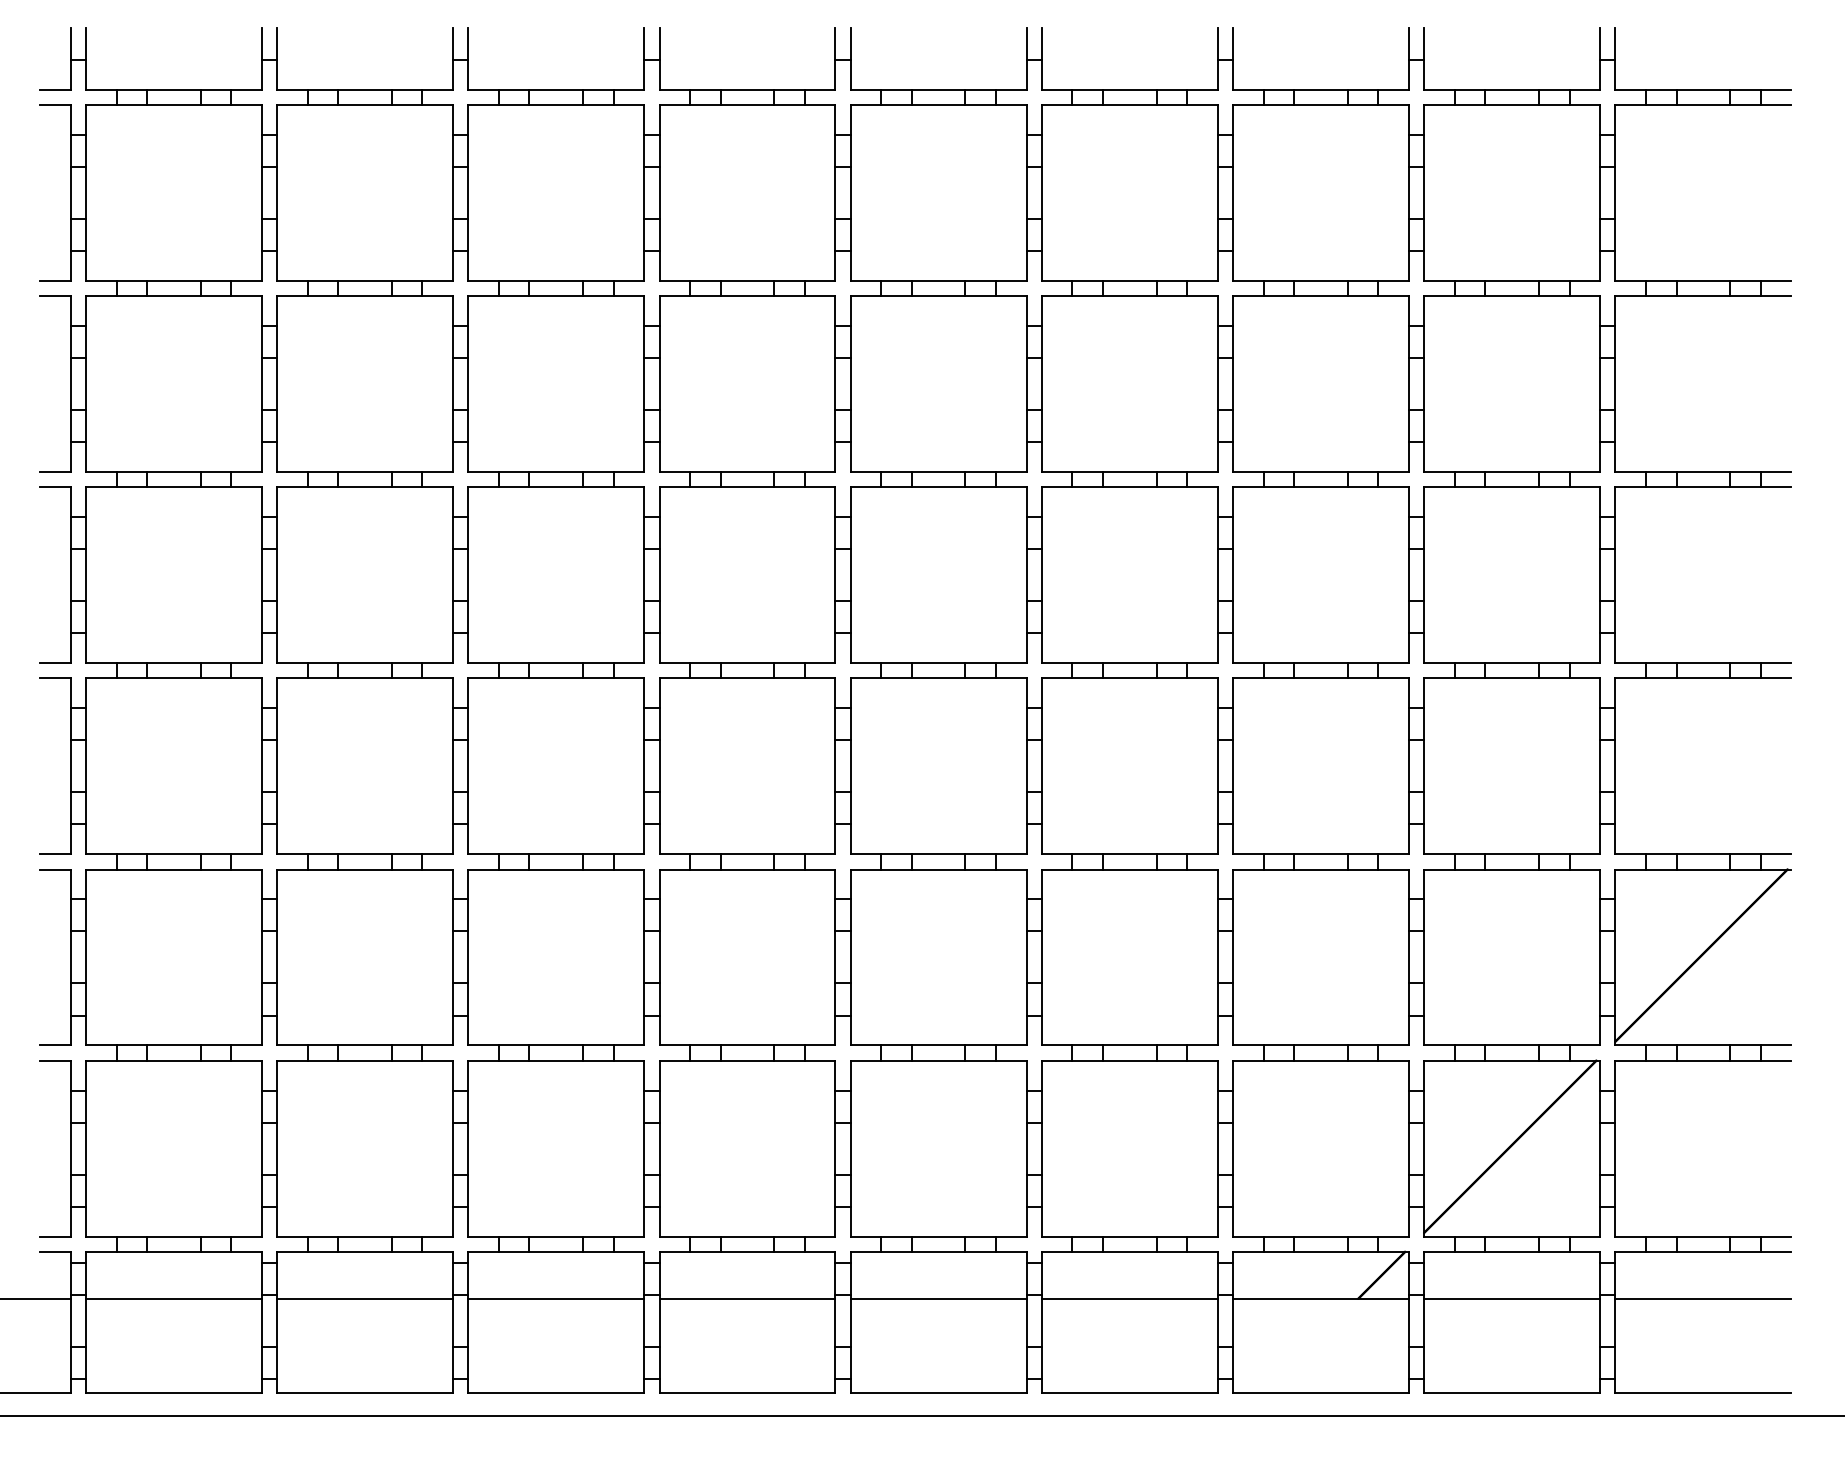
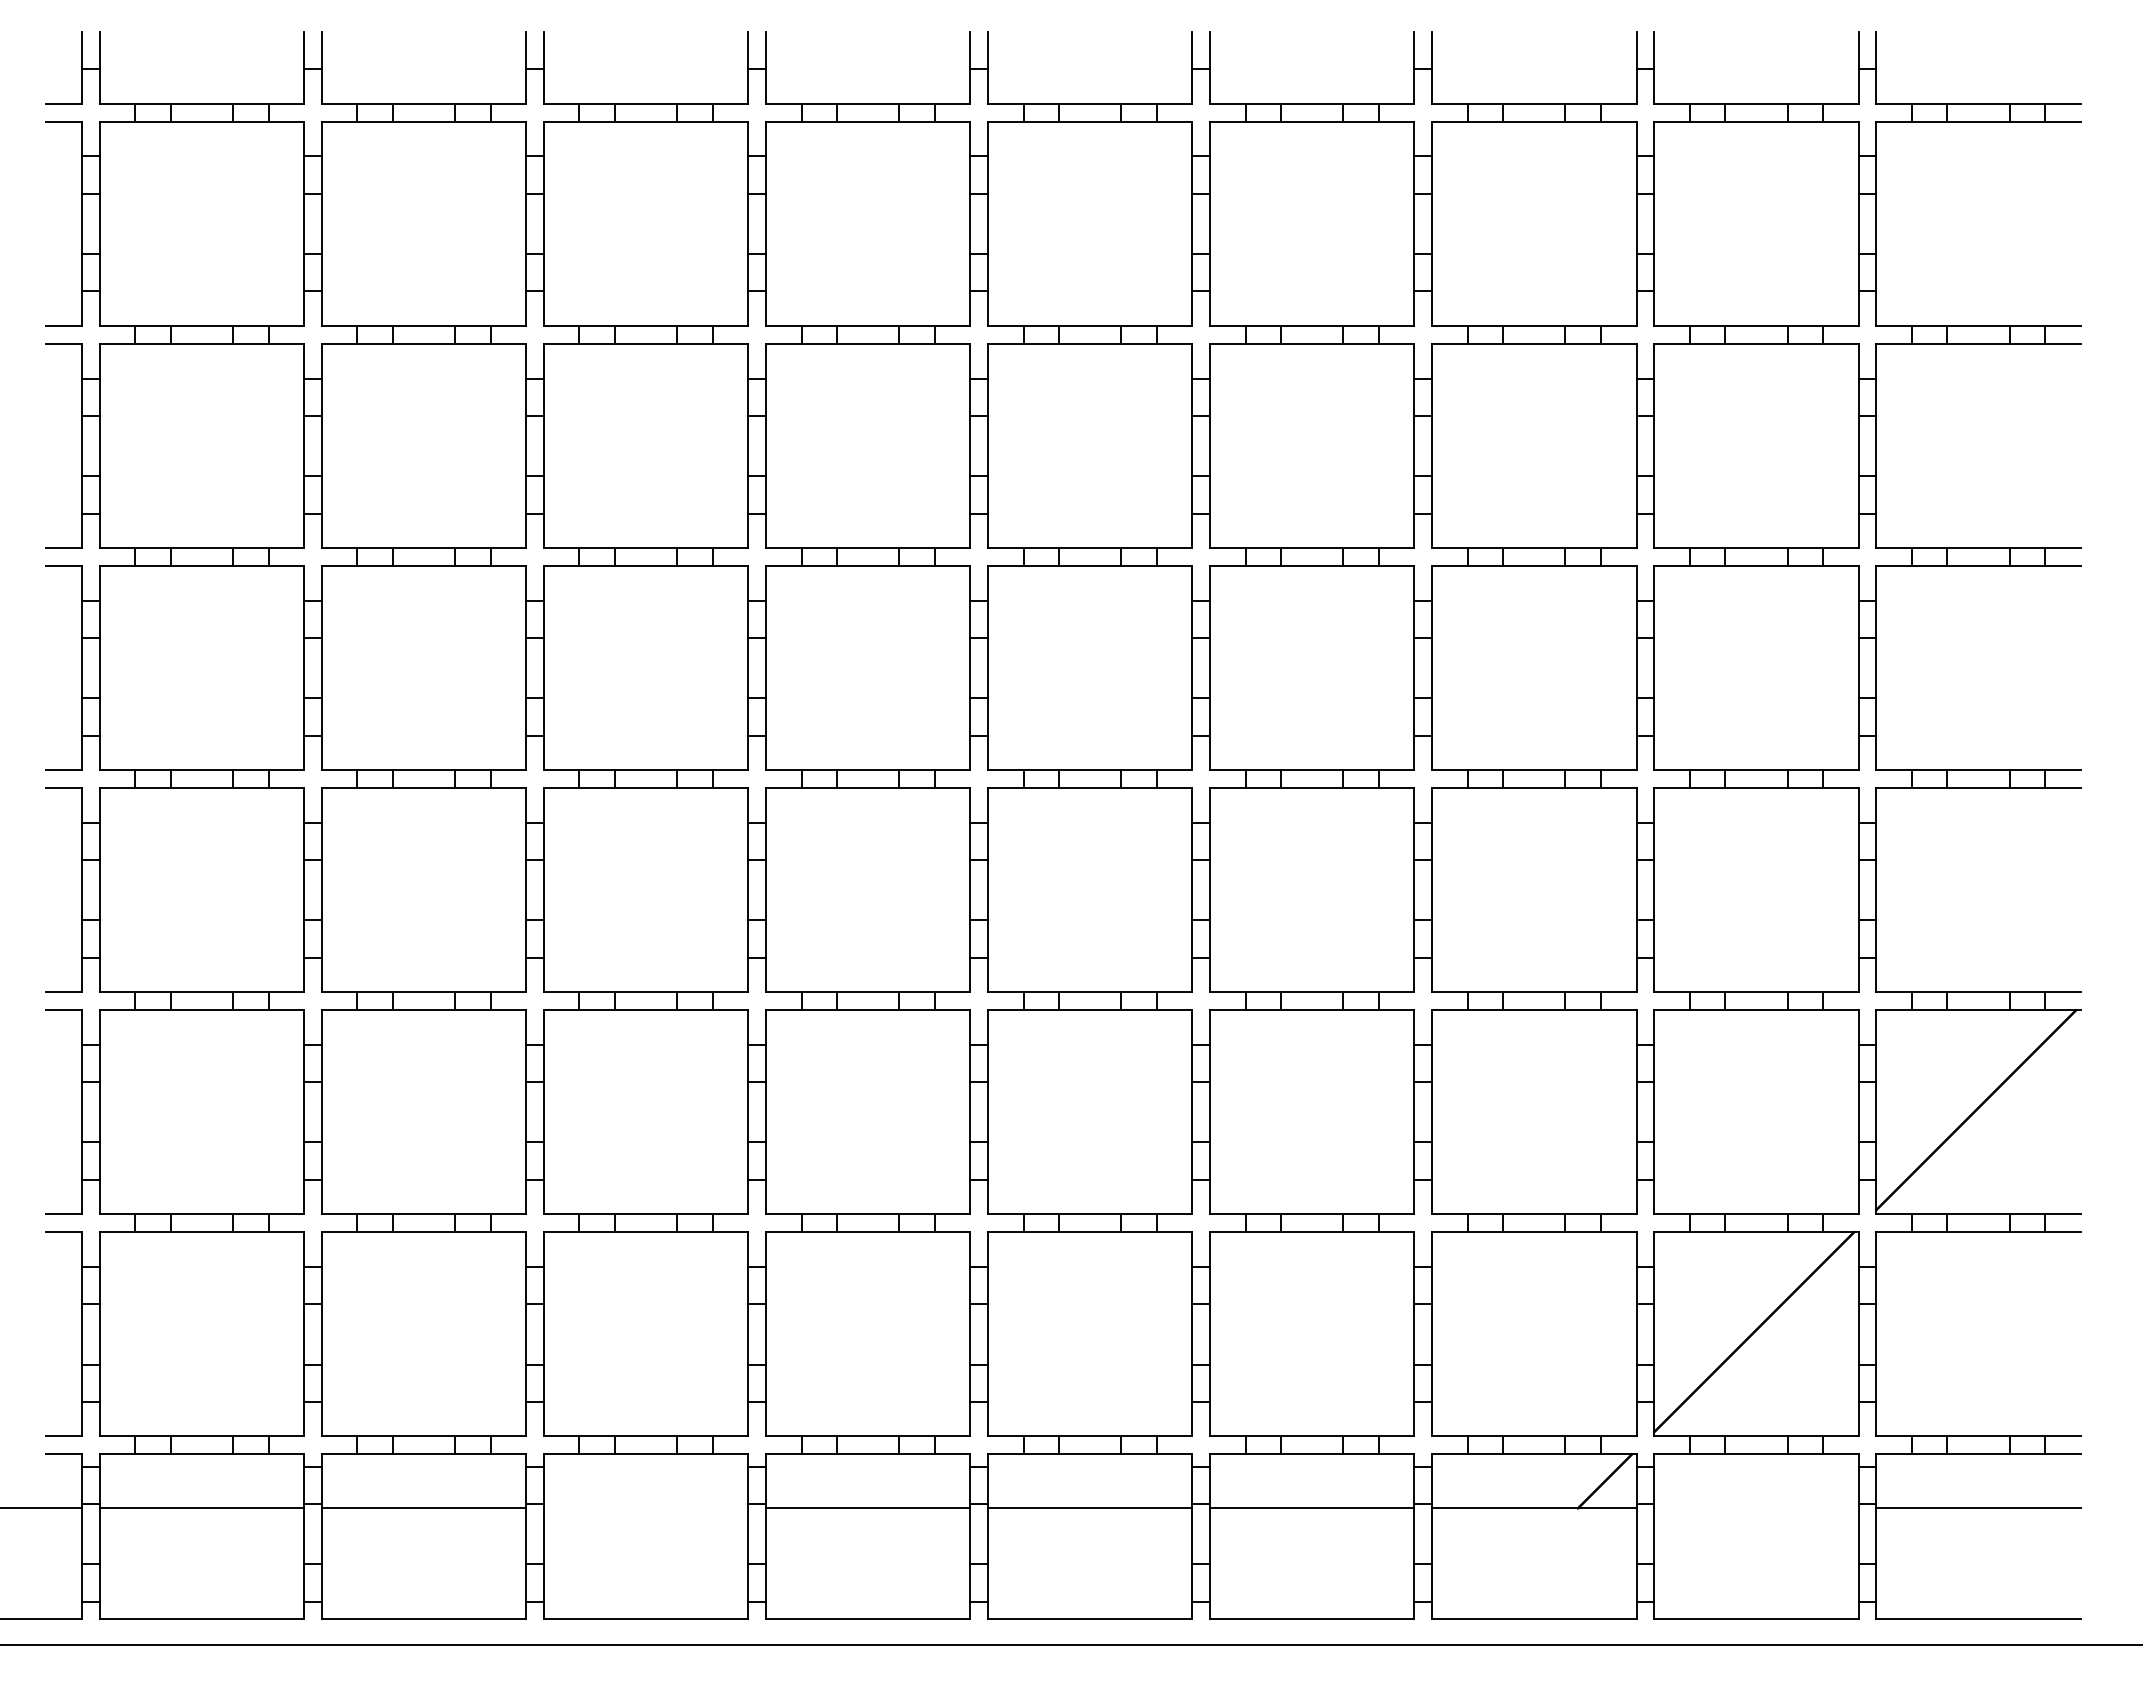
line: (555, 1298) -> (645, 1508), removed
line: (1512, 1298) -> (1756, 1508), removed

